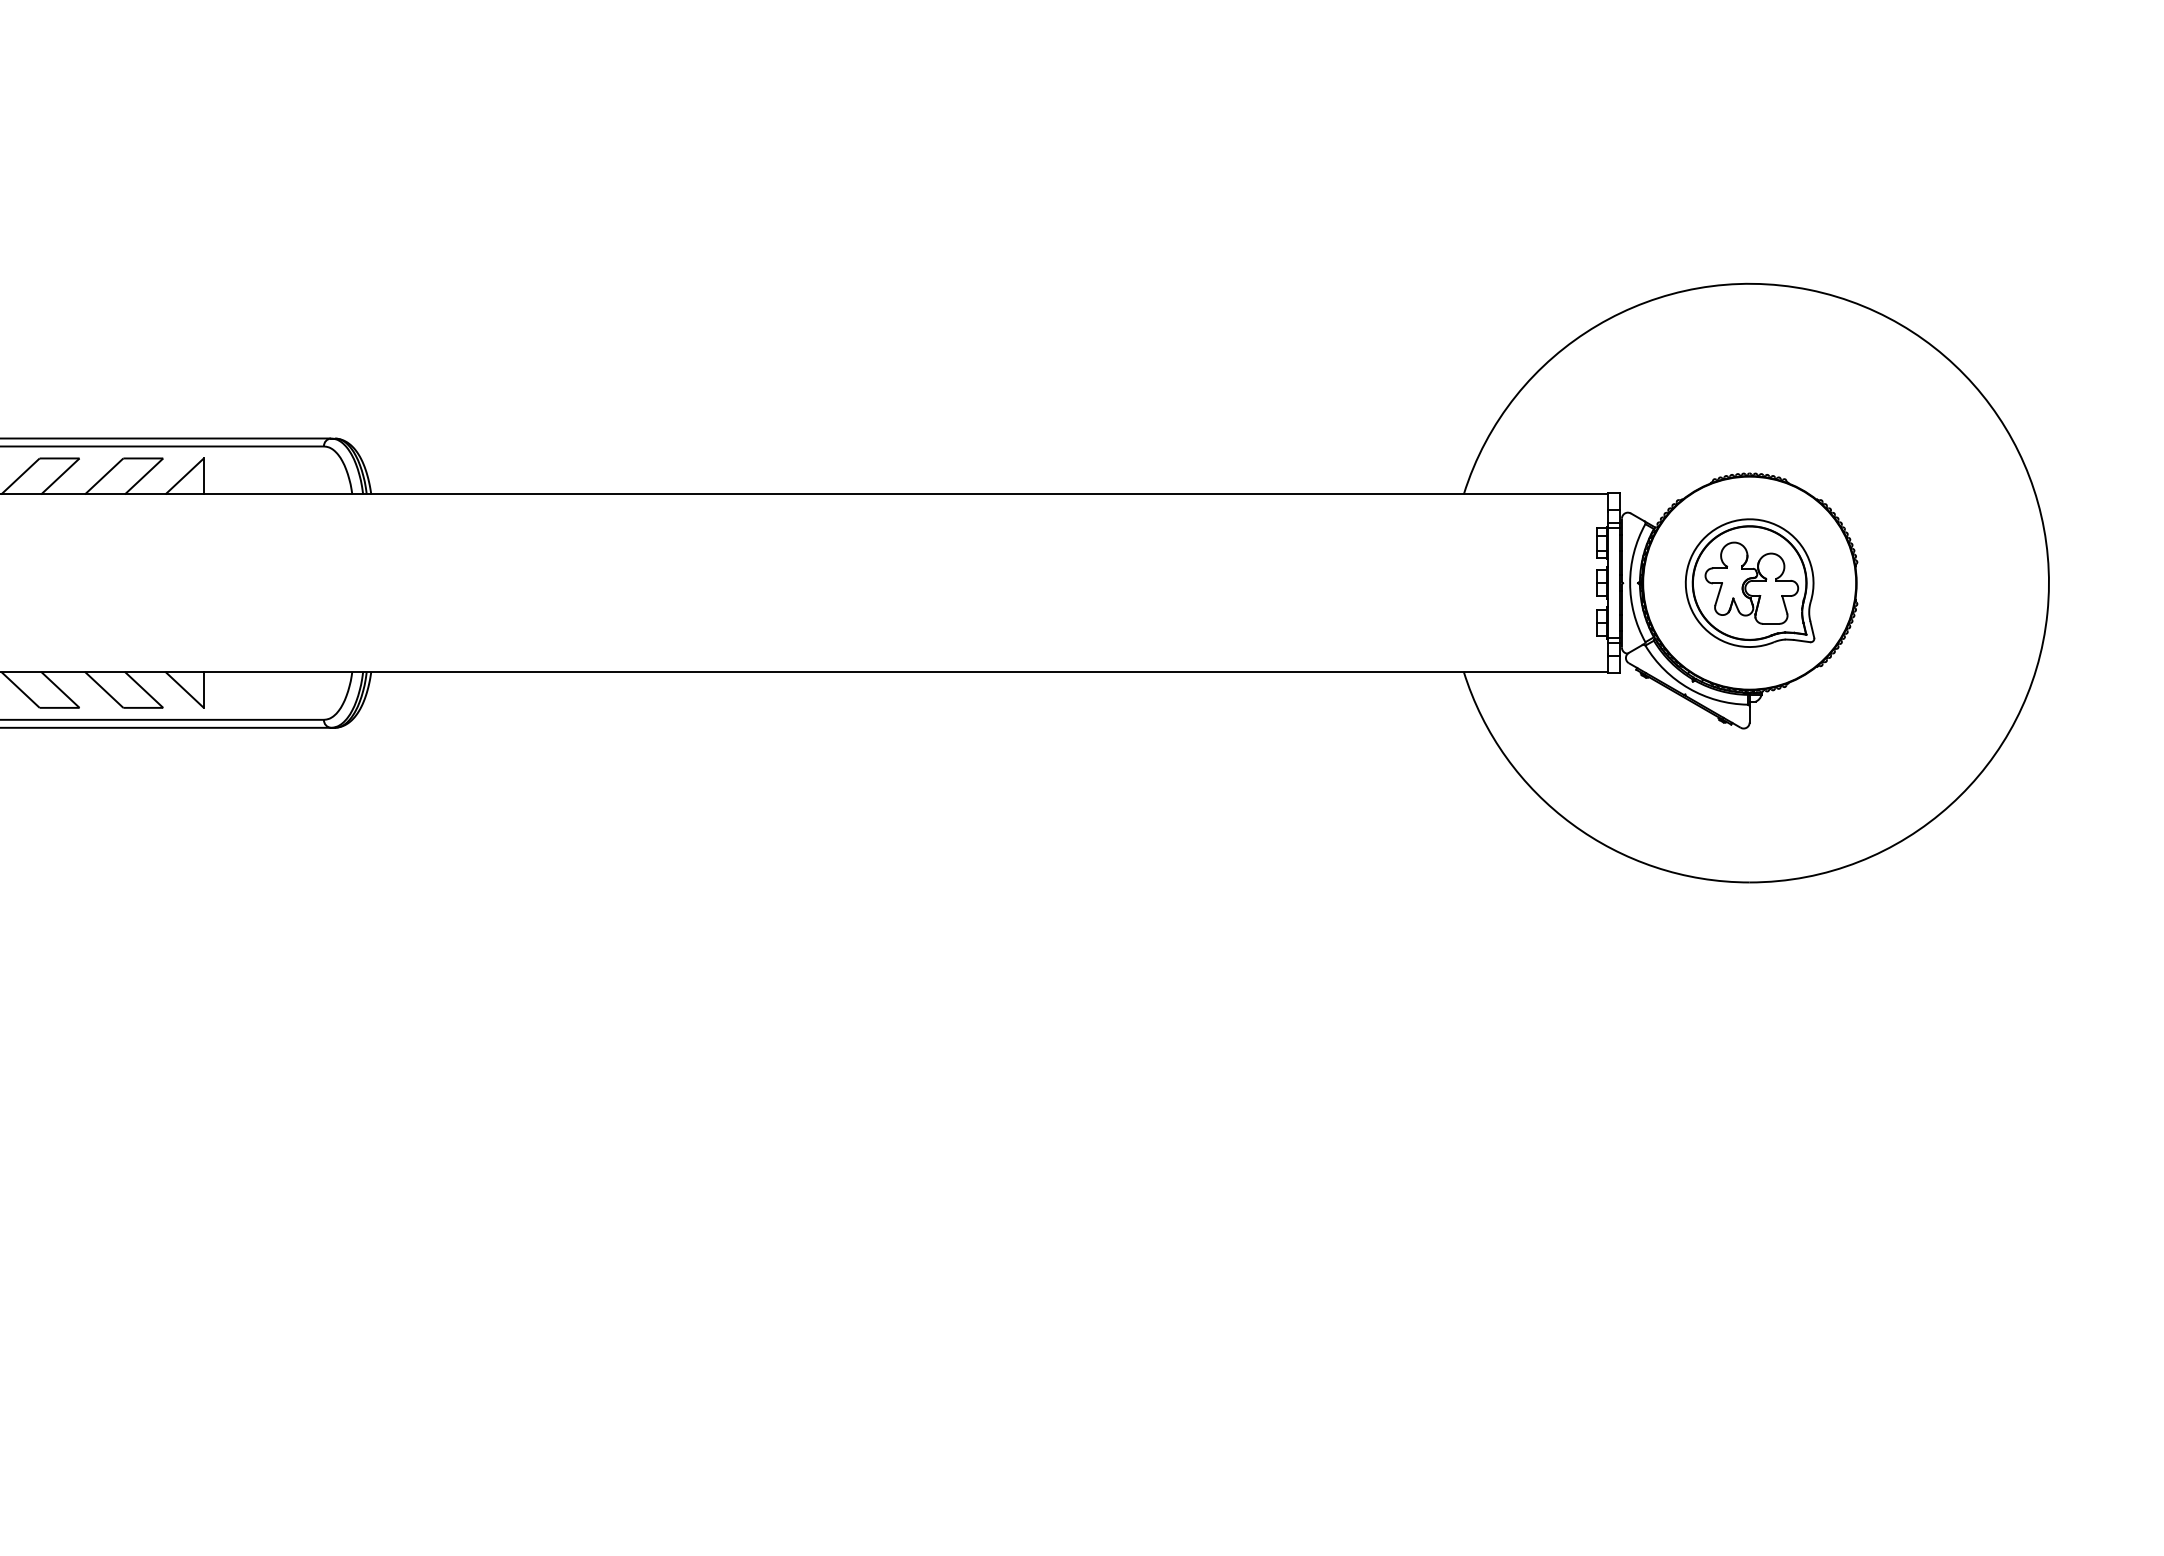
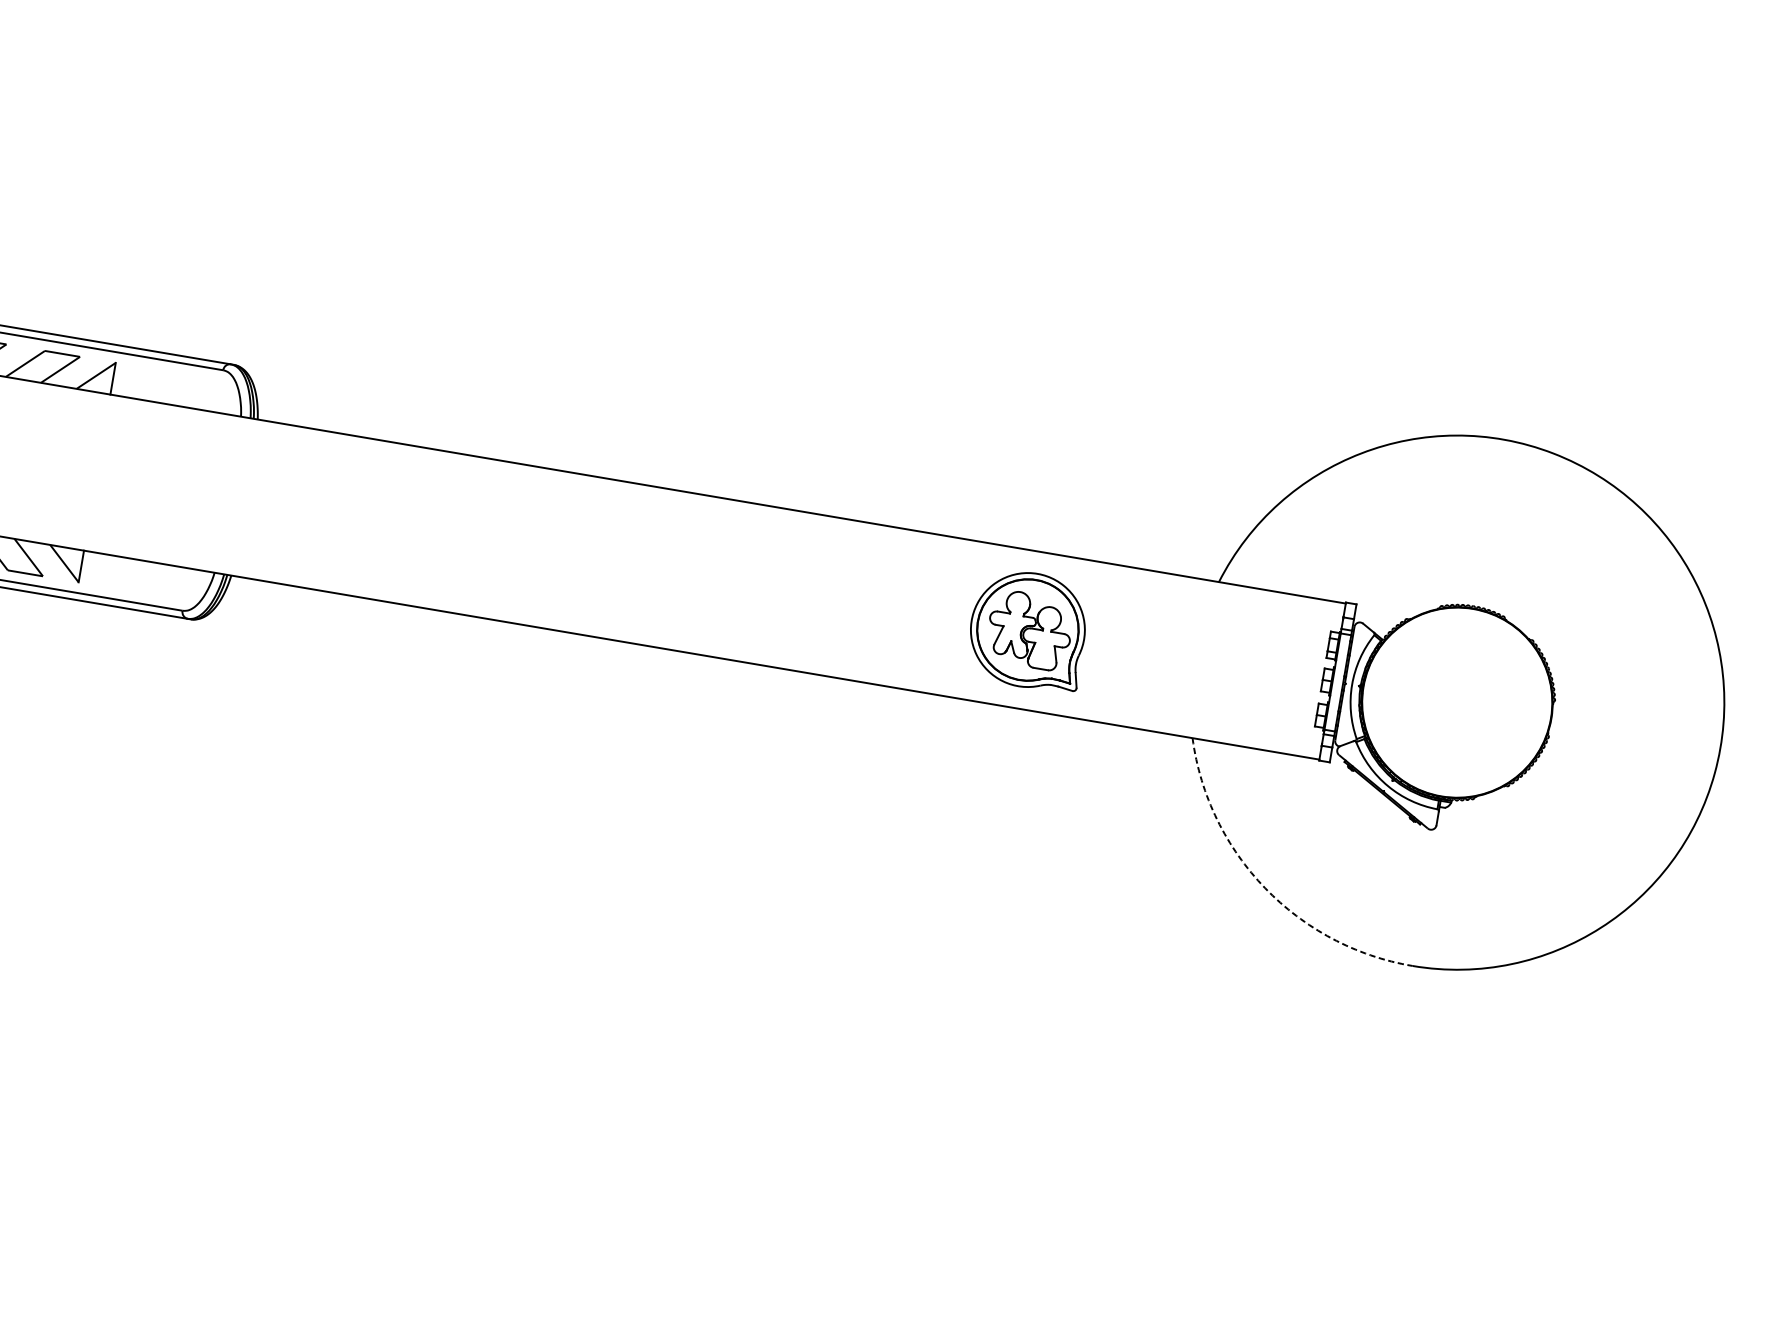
part: (1749, 582) -> (1027, 629), moved
arc: (1572, 824) -> (1265, 888), solid -> dashed

